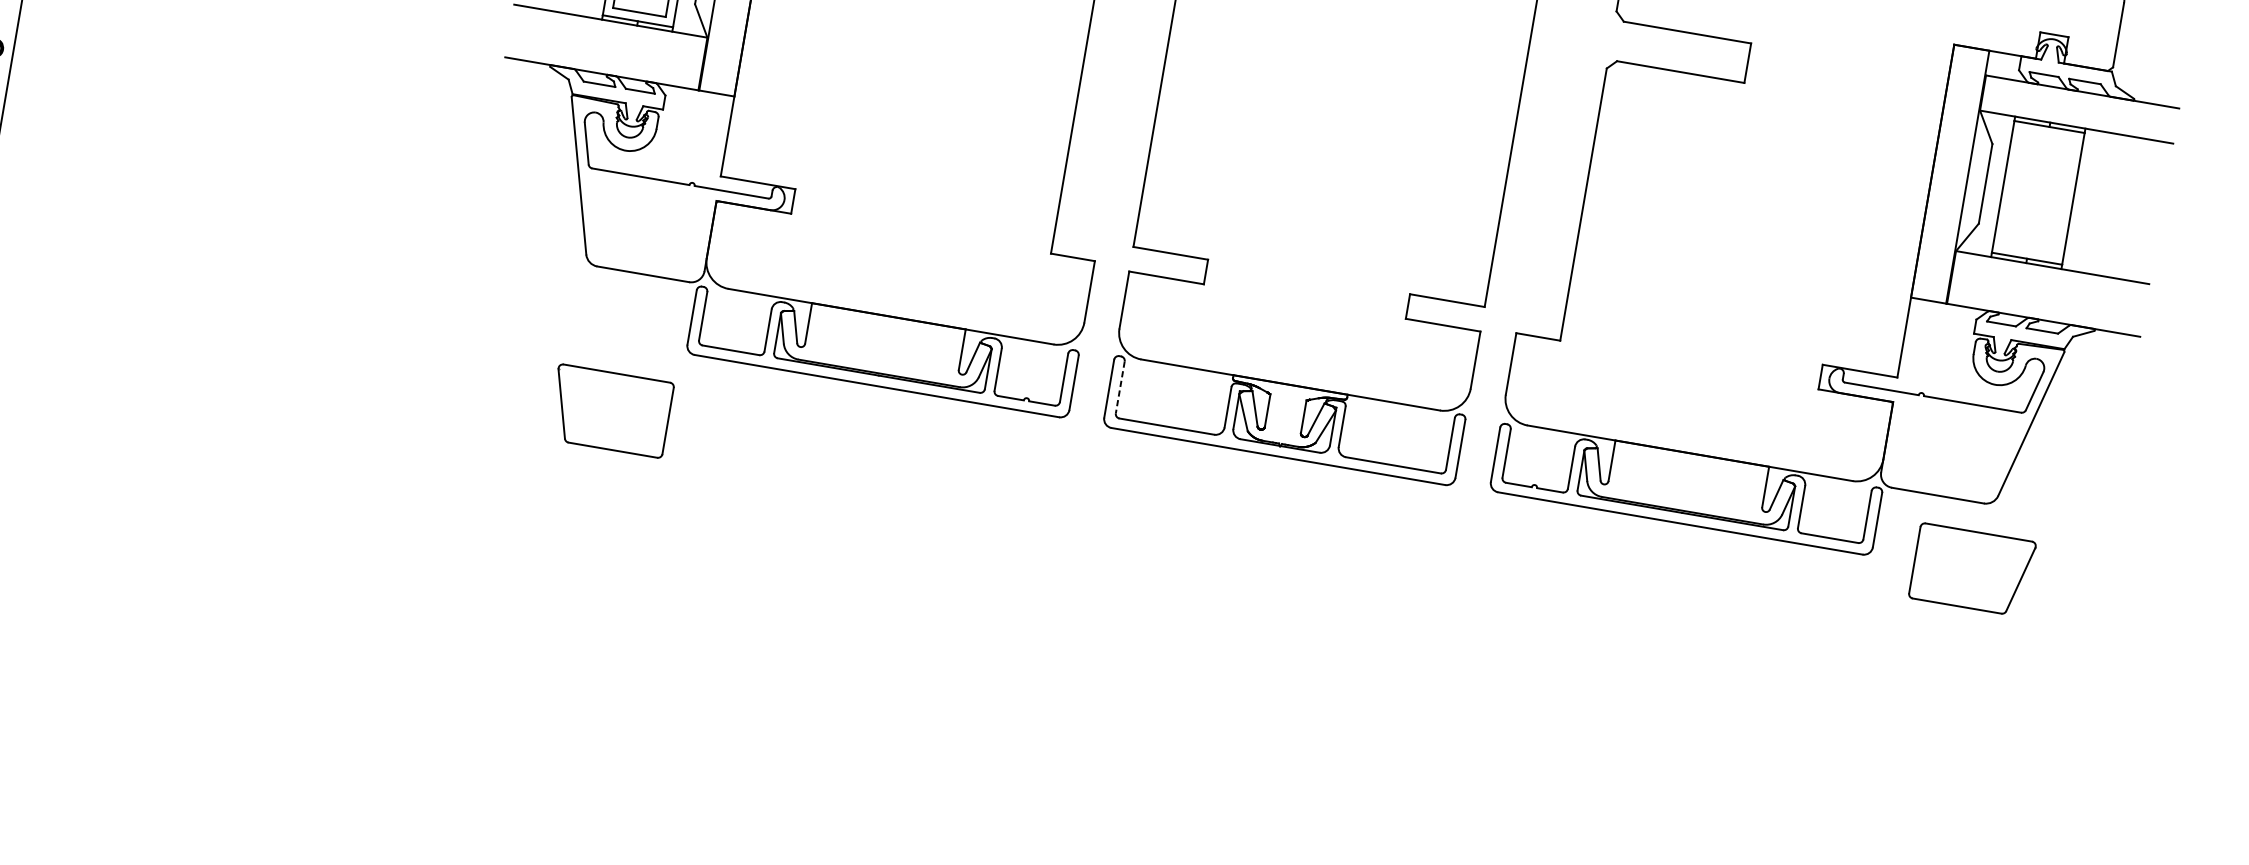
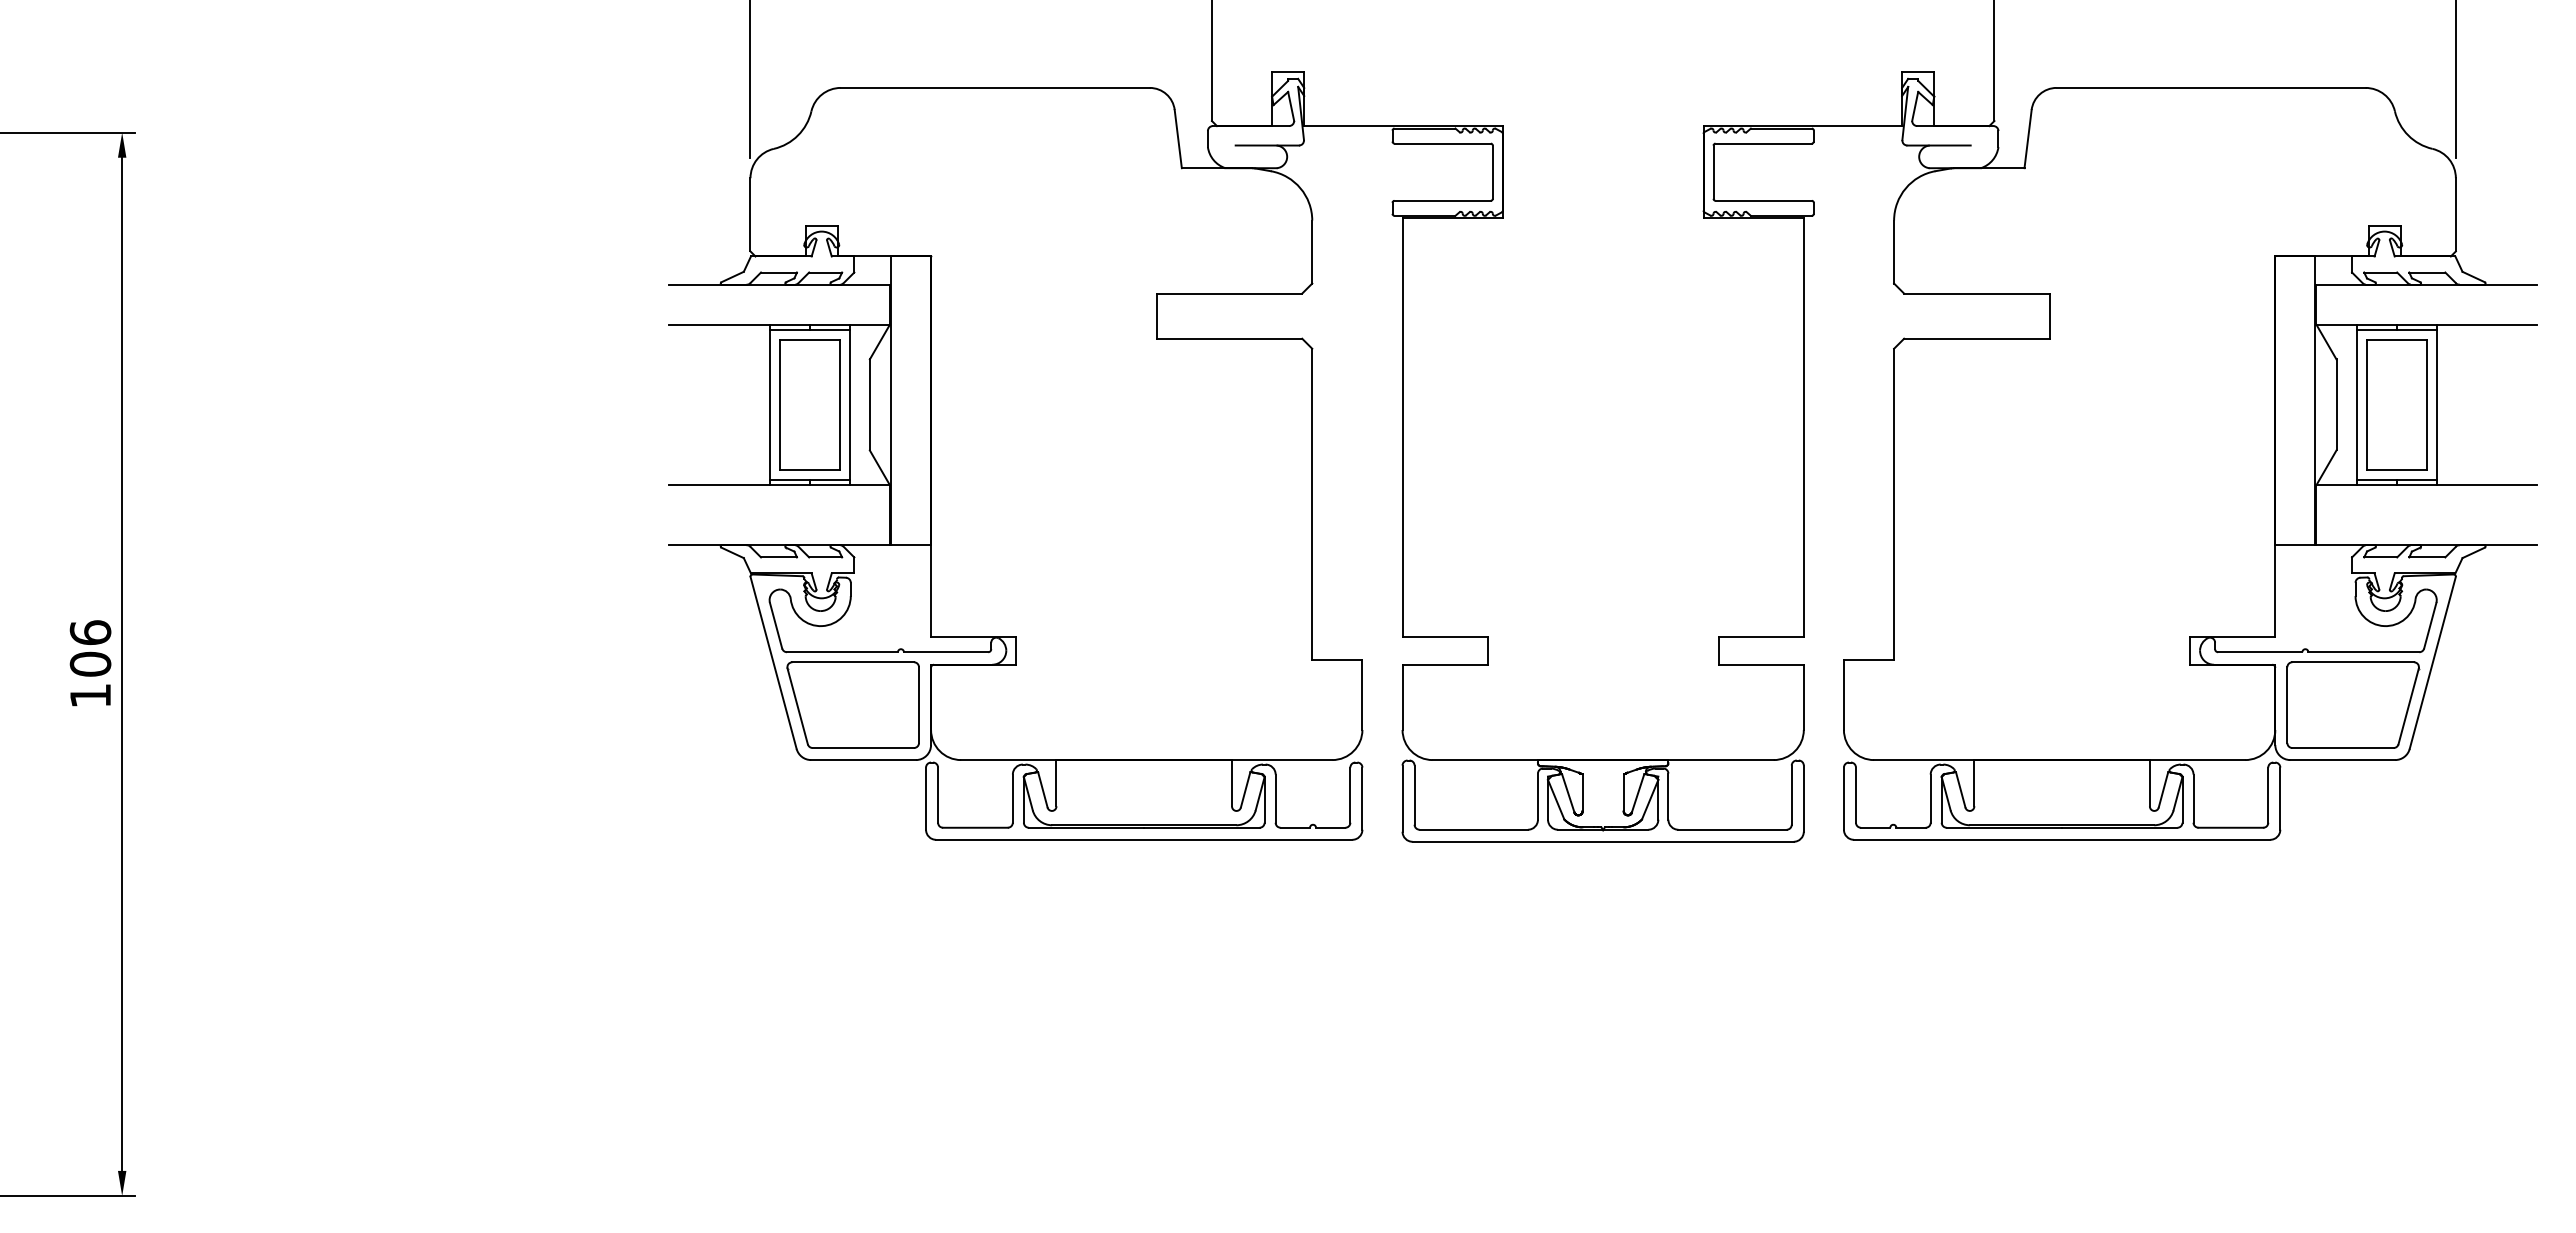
part: (2038, 192) -> (2396, 404), added
line: (1120, 387) -> (1414, 795), dashed -> solid
part: (609, 410) -> (852, 704), moved
part: (1972, 569) -> (2353, 704), moved

